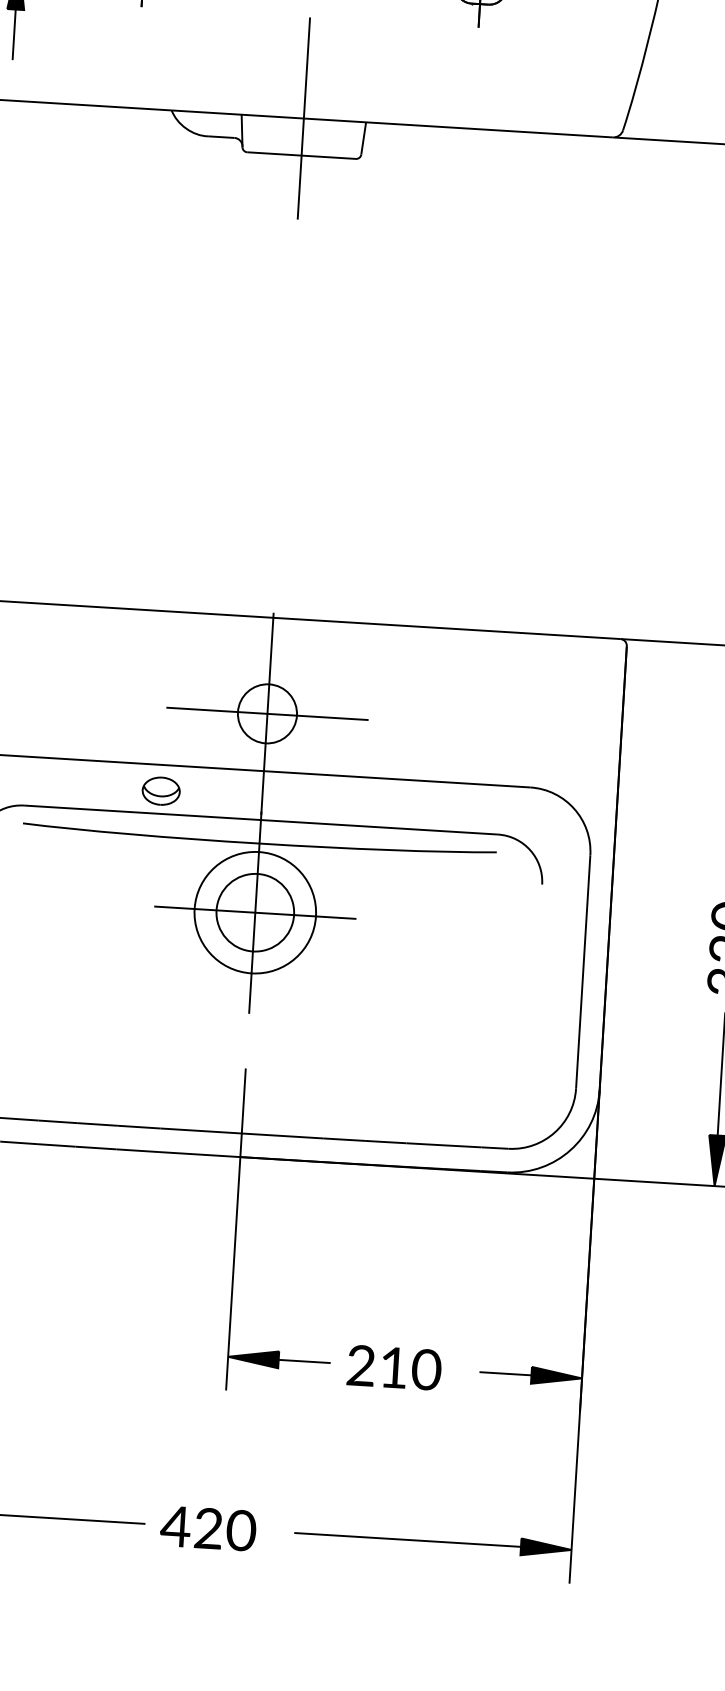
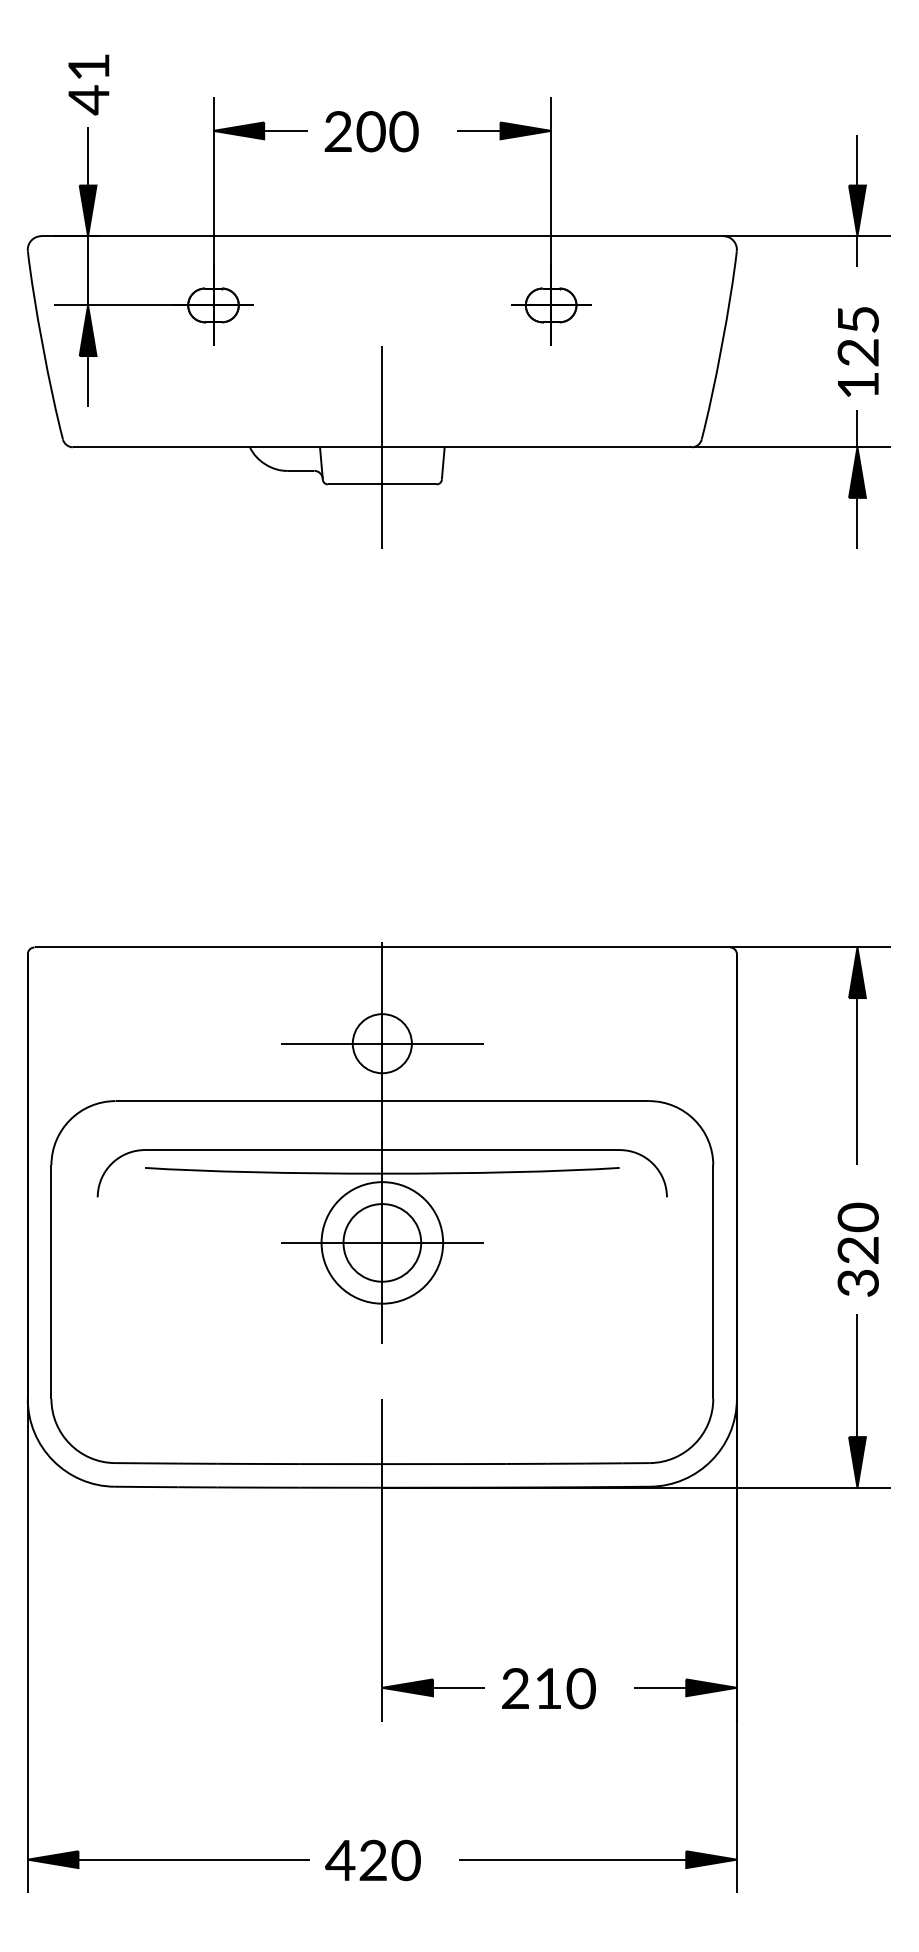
part: (160, 790) -> (280, 1126), removed

